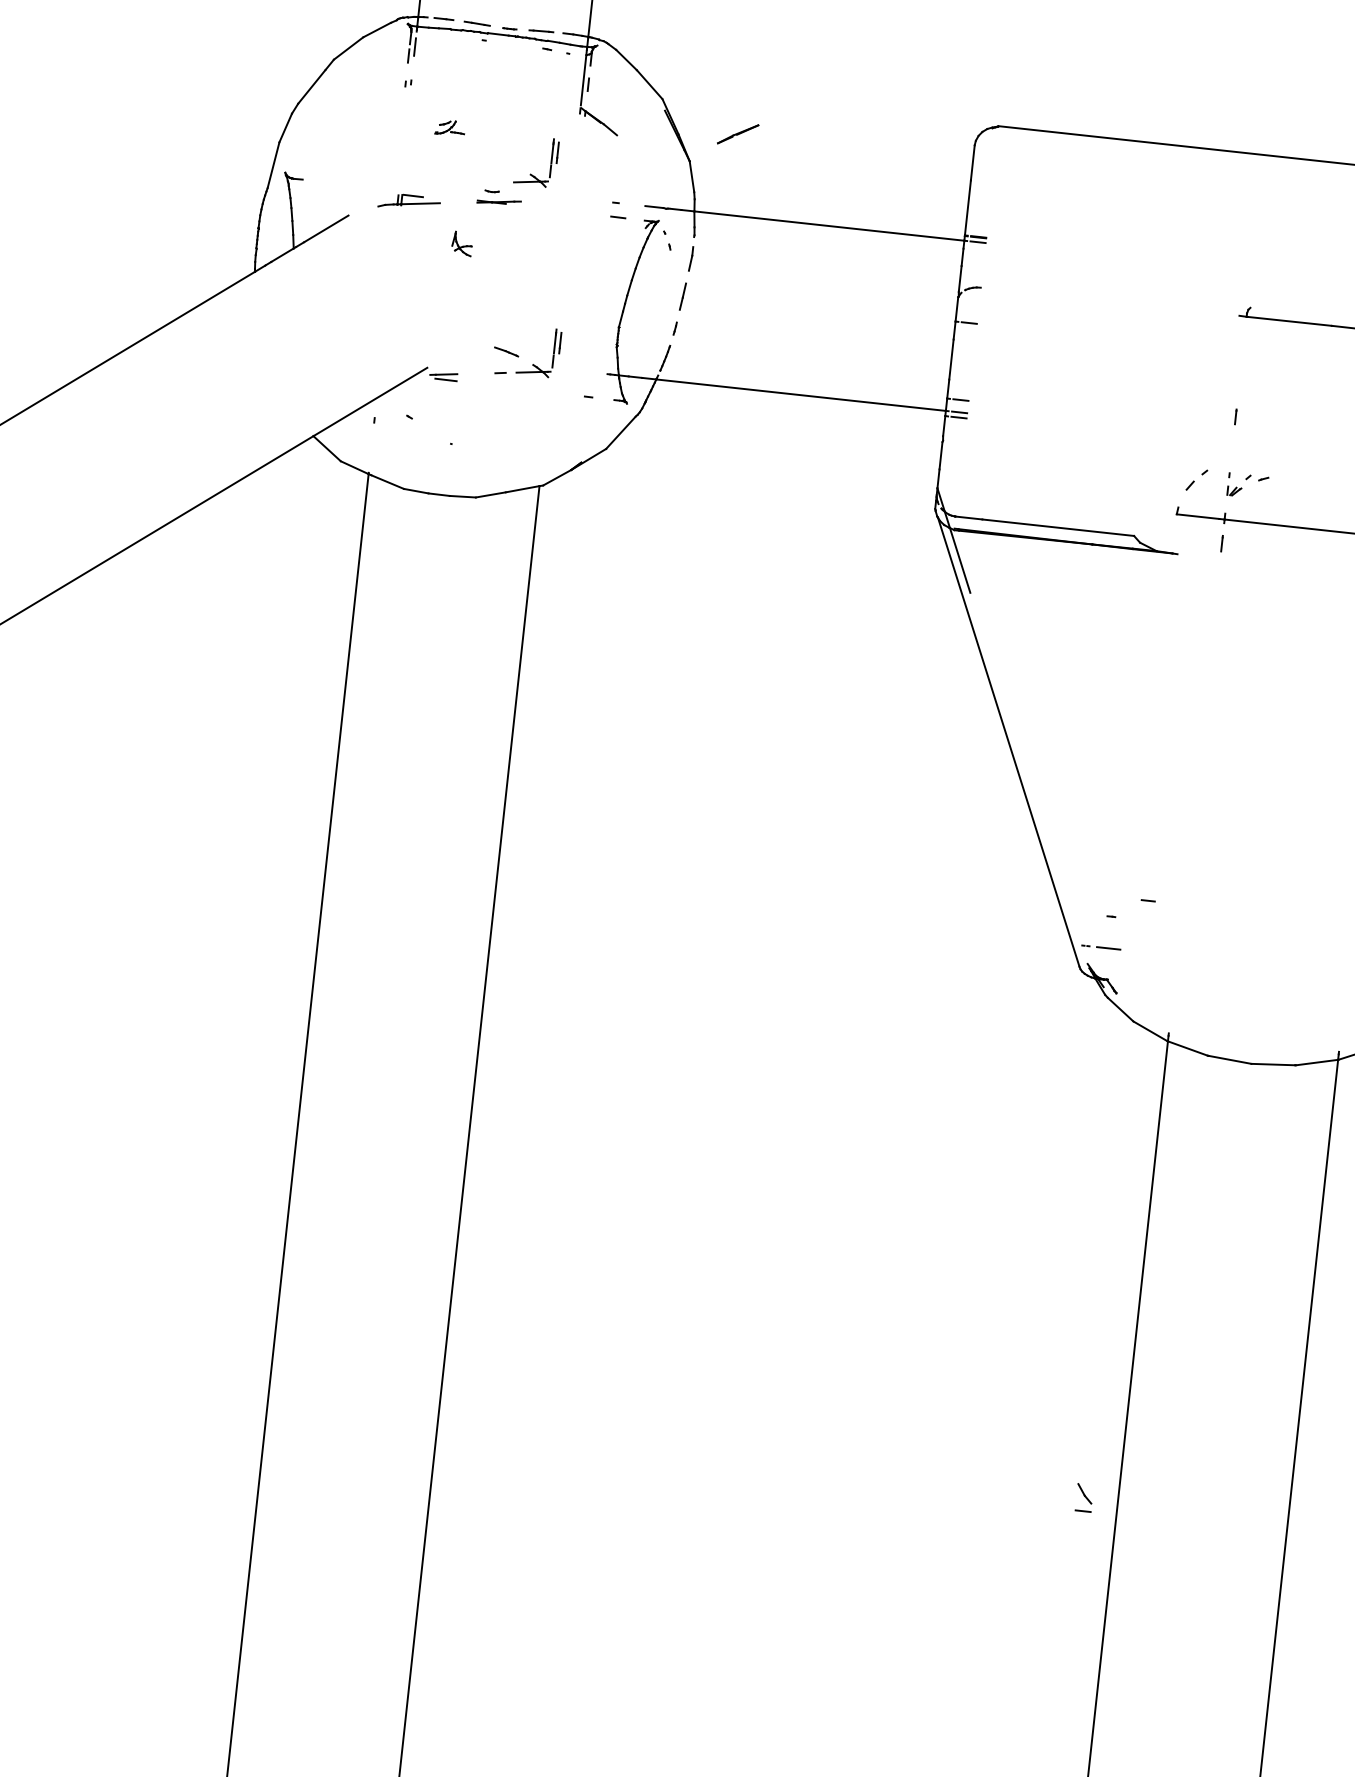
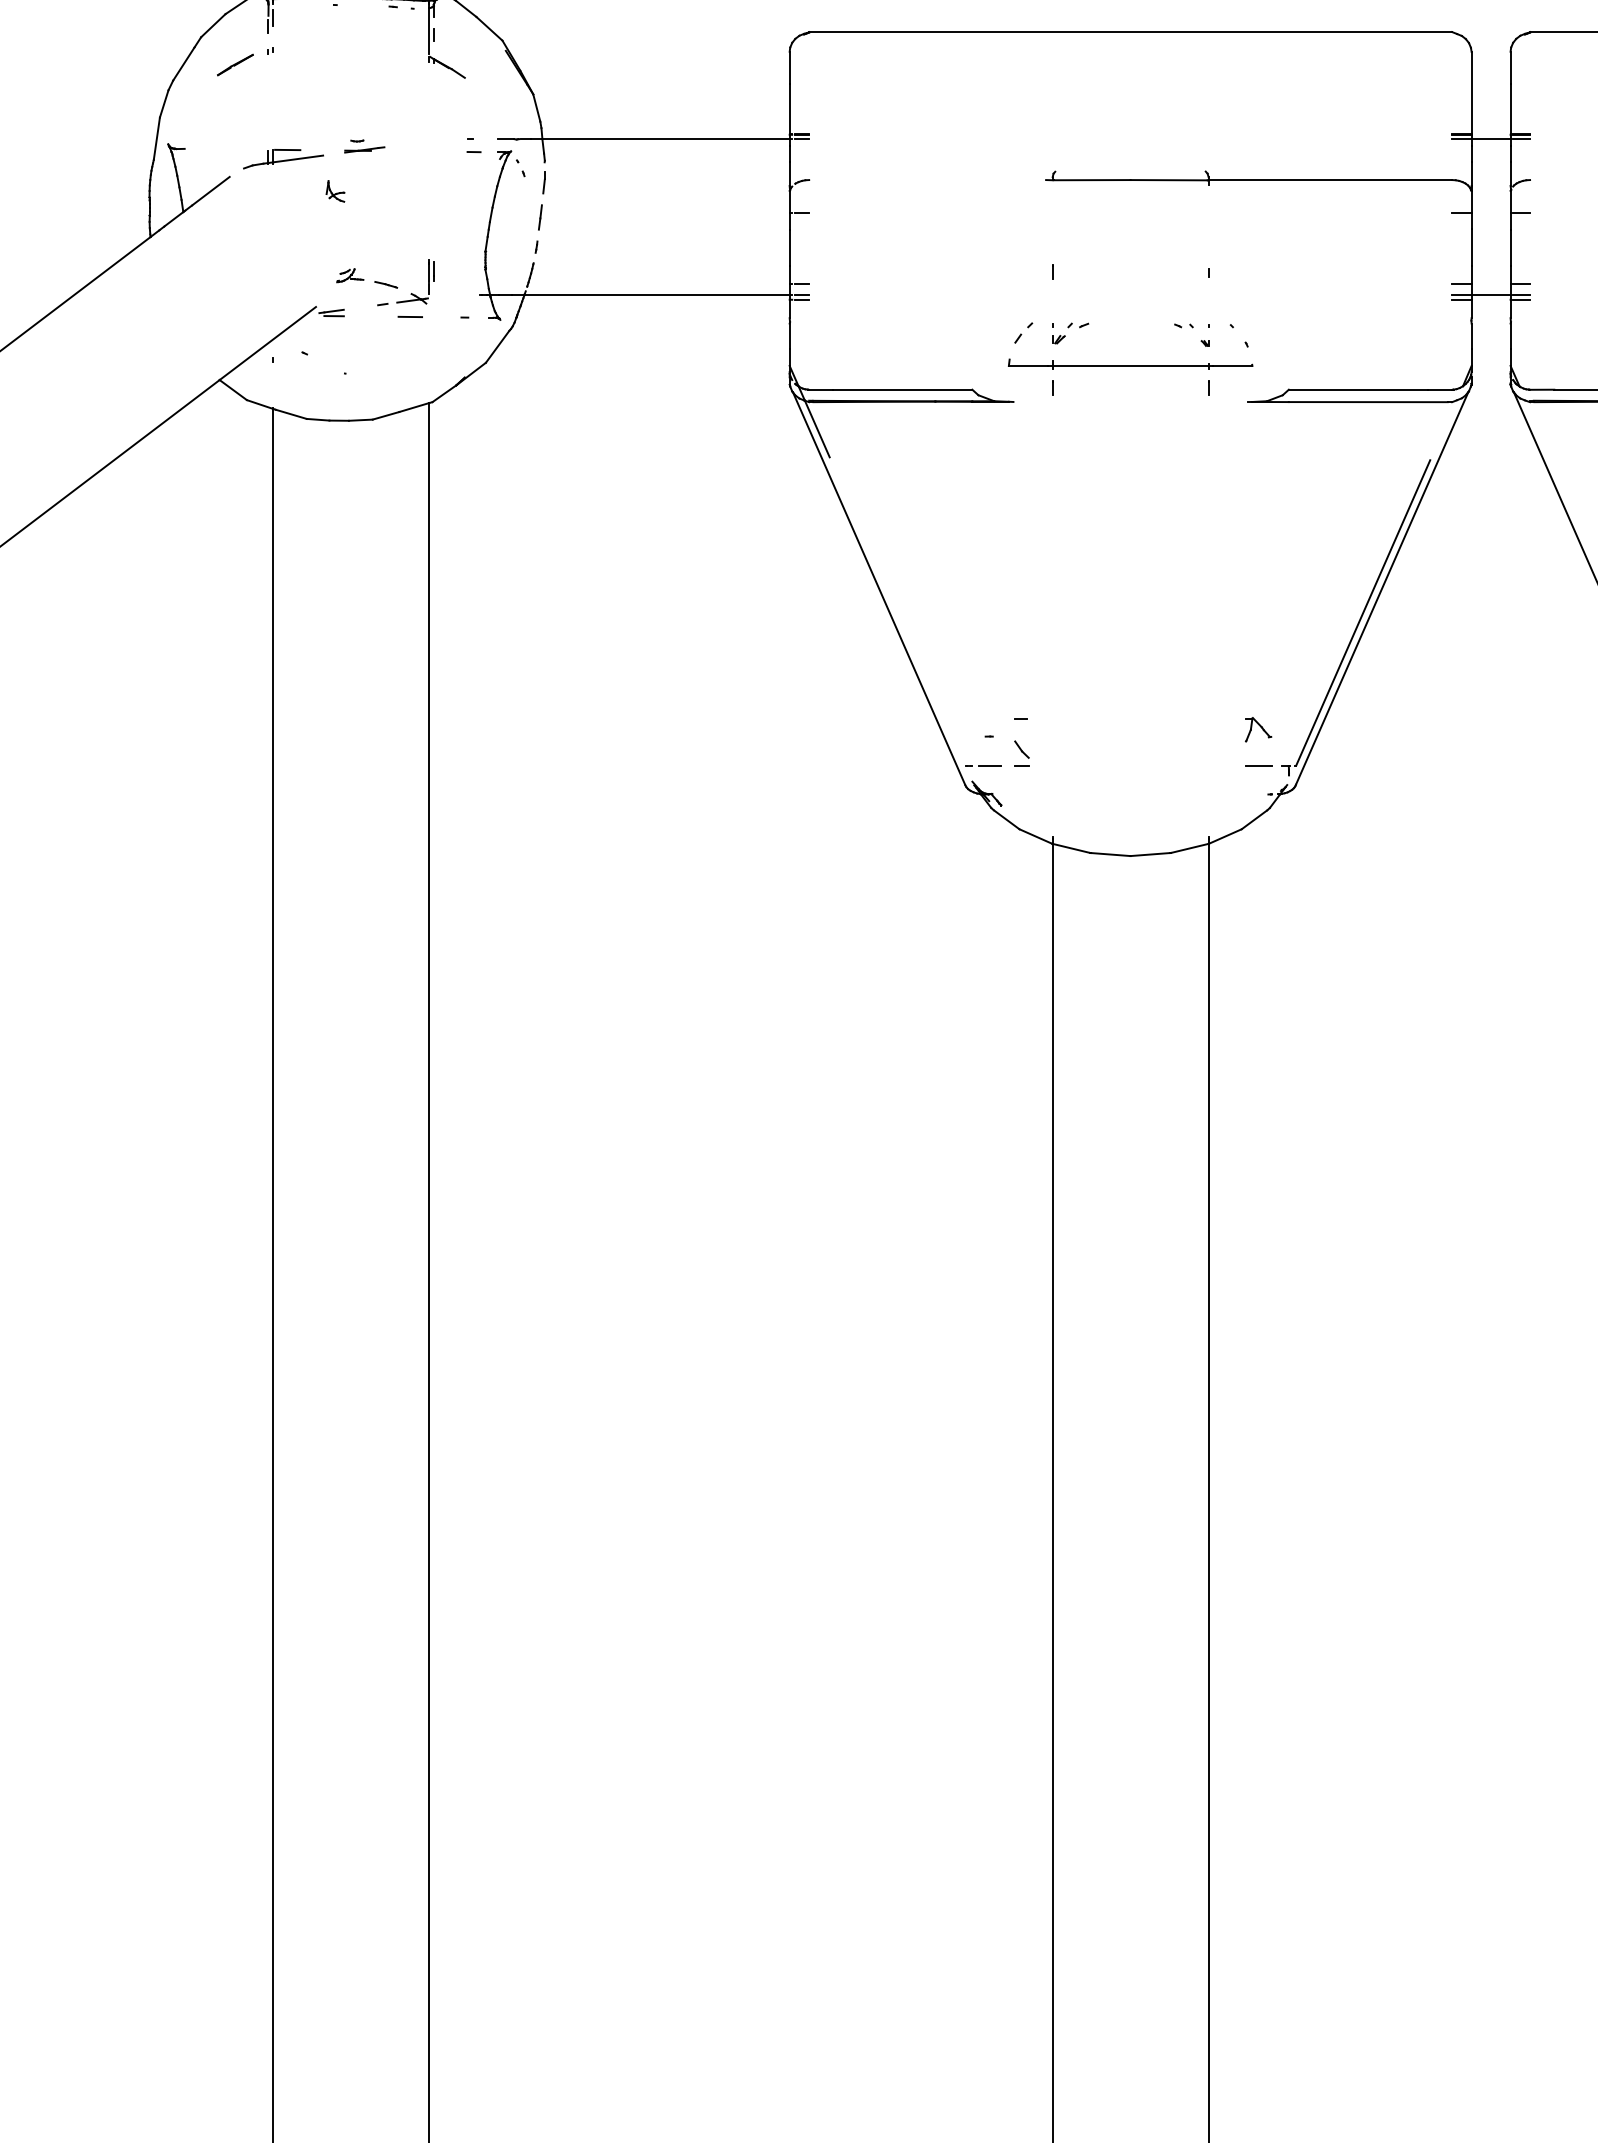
part: (450, 127) -> (350, 275), moved
line: (738, 133) -> (235, 64), moved
part: (532, 174) -> (392, 121), removed
part: (409, 202) -> (283, 159), size x1.43
line: (528, 389) -> (409, 316), added
part: (1083, 1497) -> (1021, 753), moved

